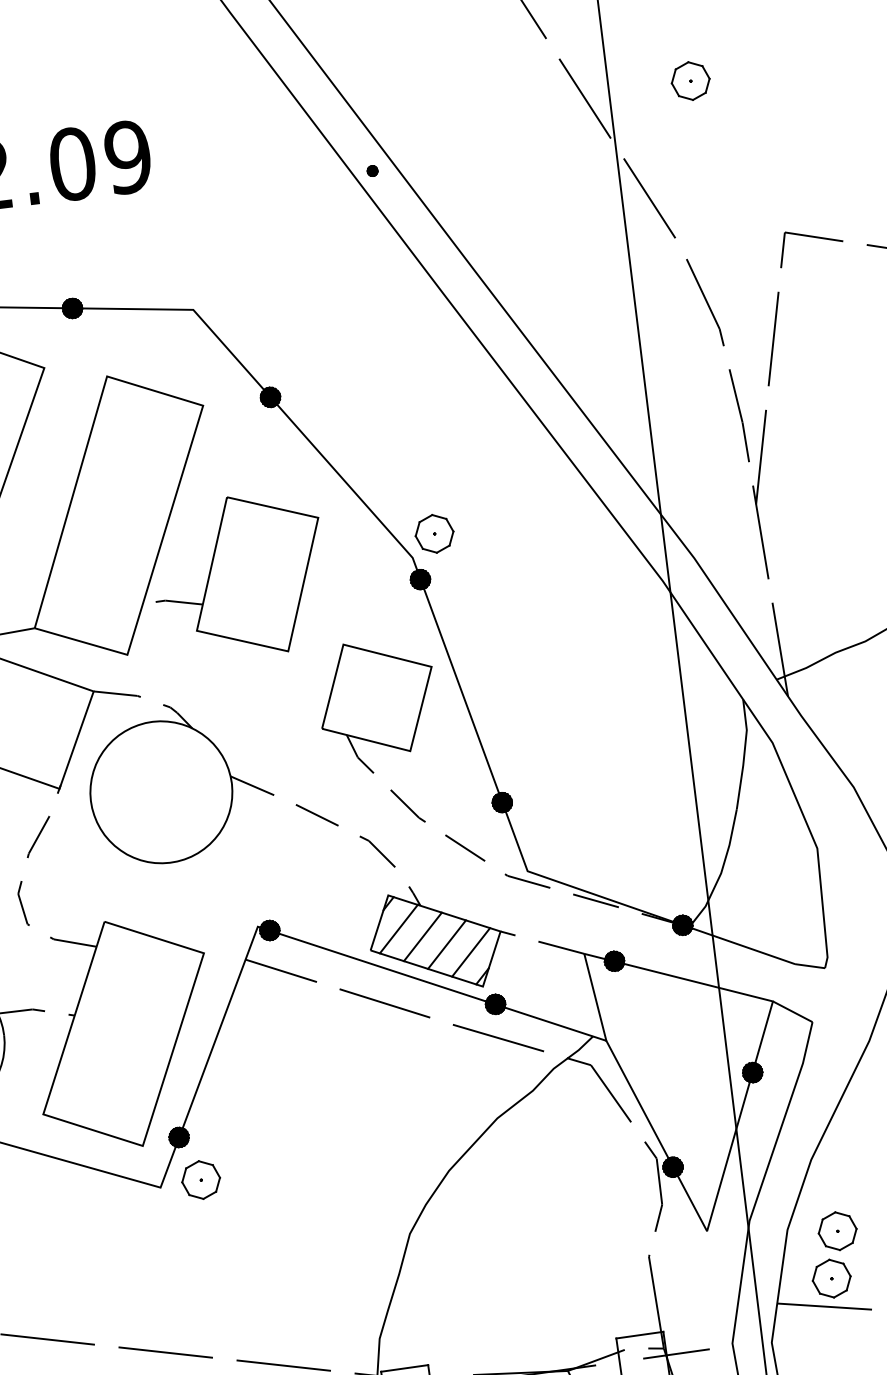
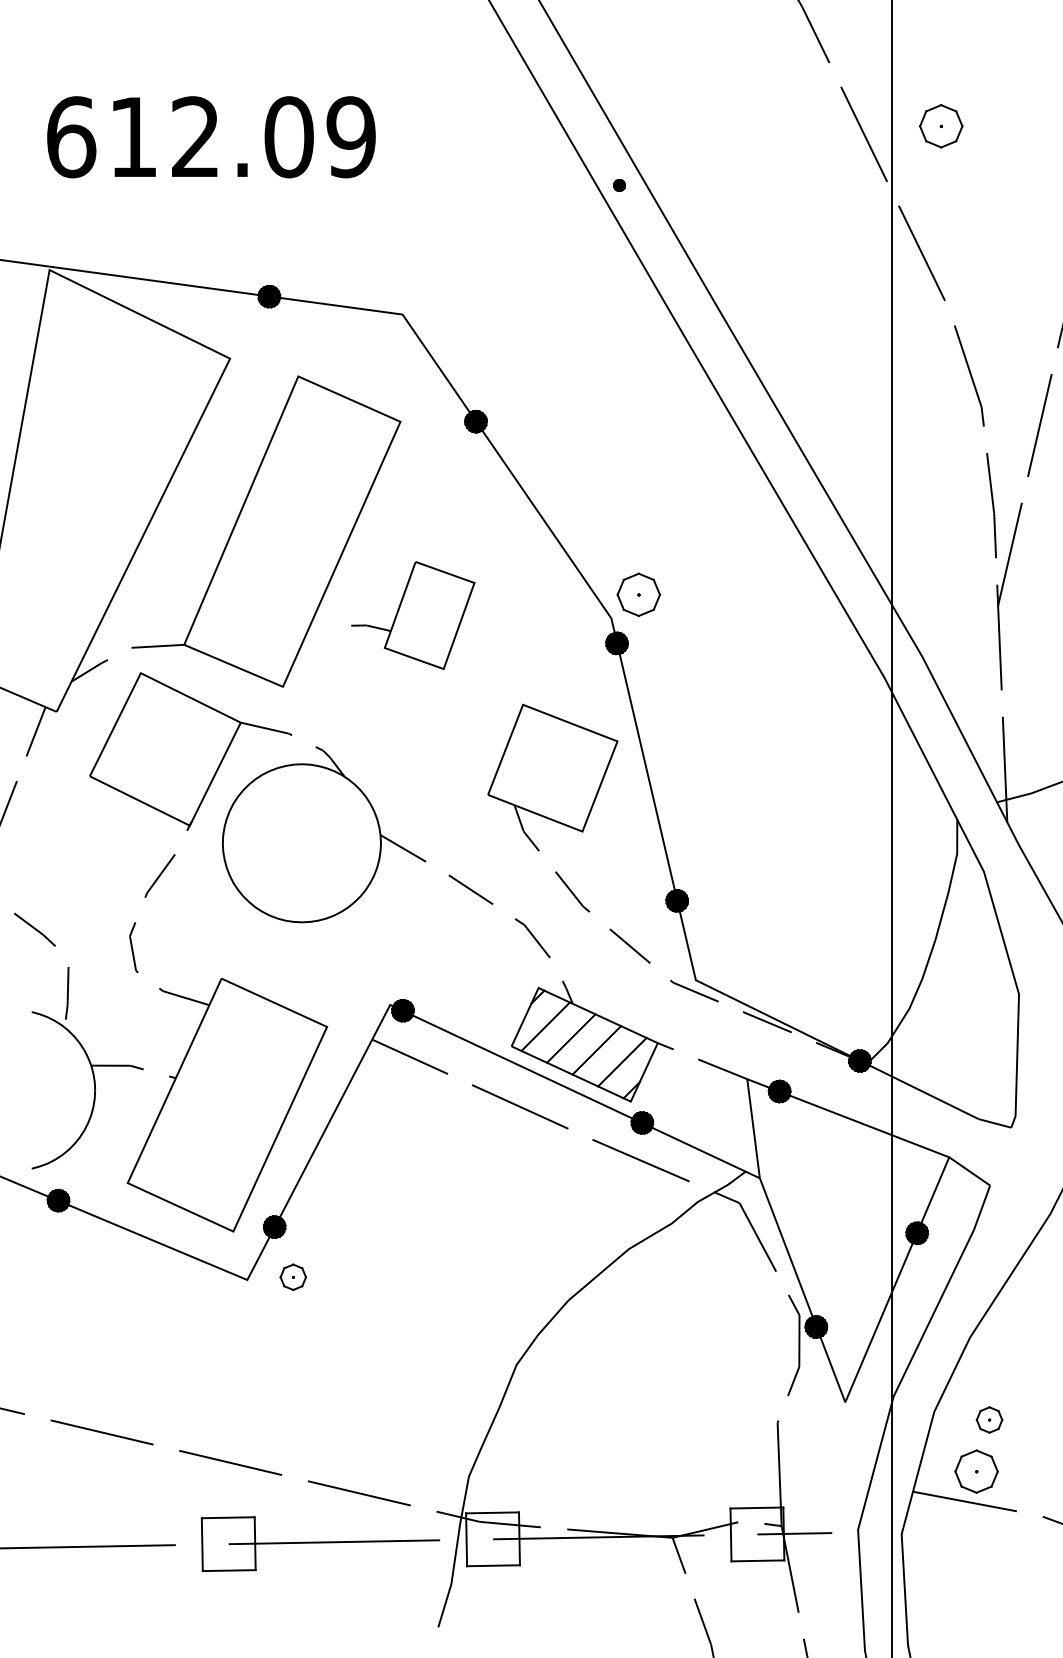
part: (690, 81) -> (941, 126), moved
part: (239, 576) -> (417, 615), size x0.6
part: (201, 1180) -> (293, 1277), size x0.6
part: (837, 1230) -> (989, 1419), size x0.6

